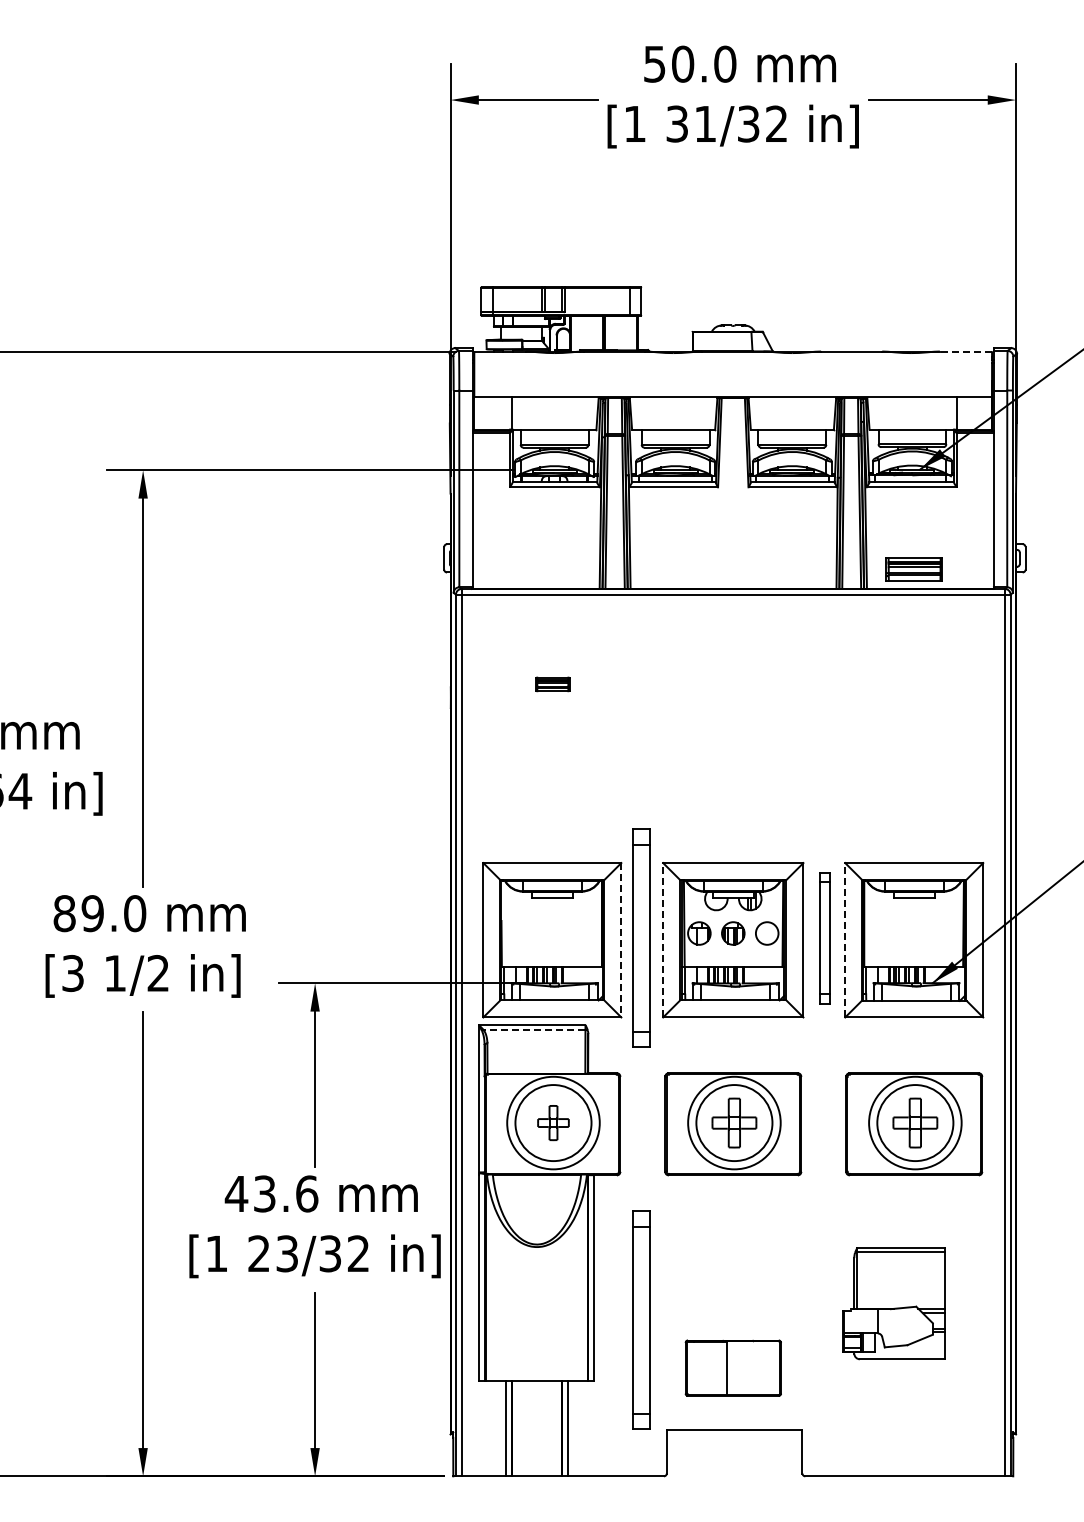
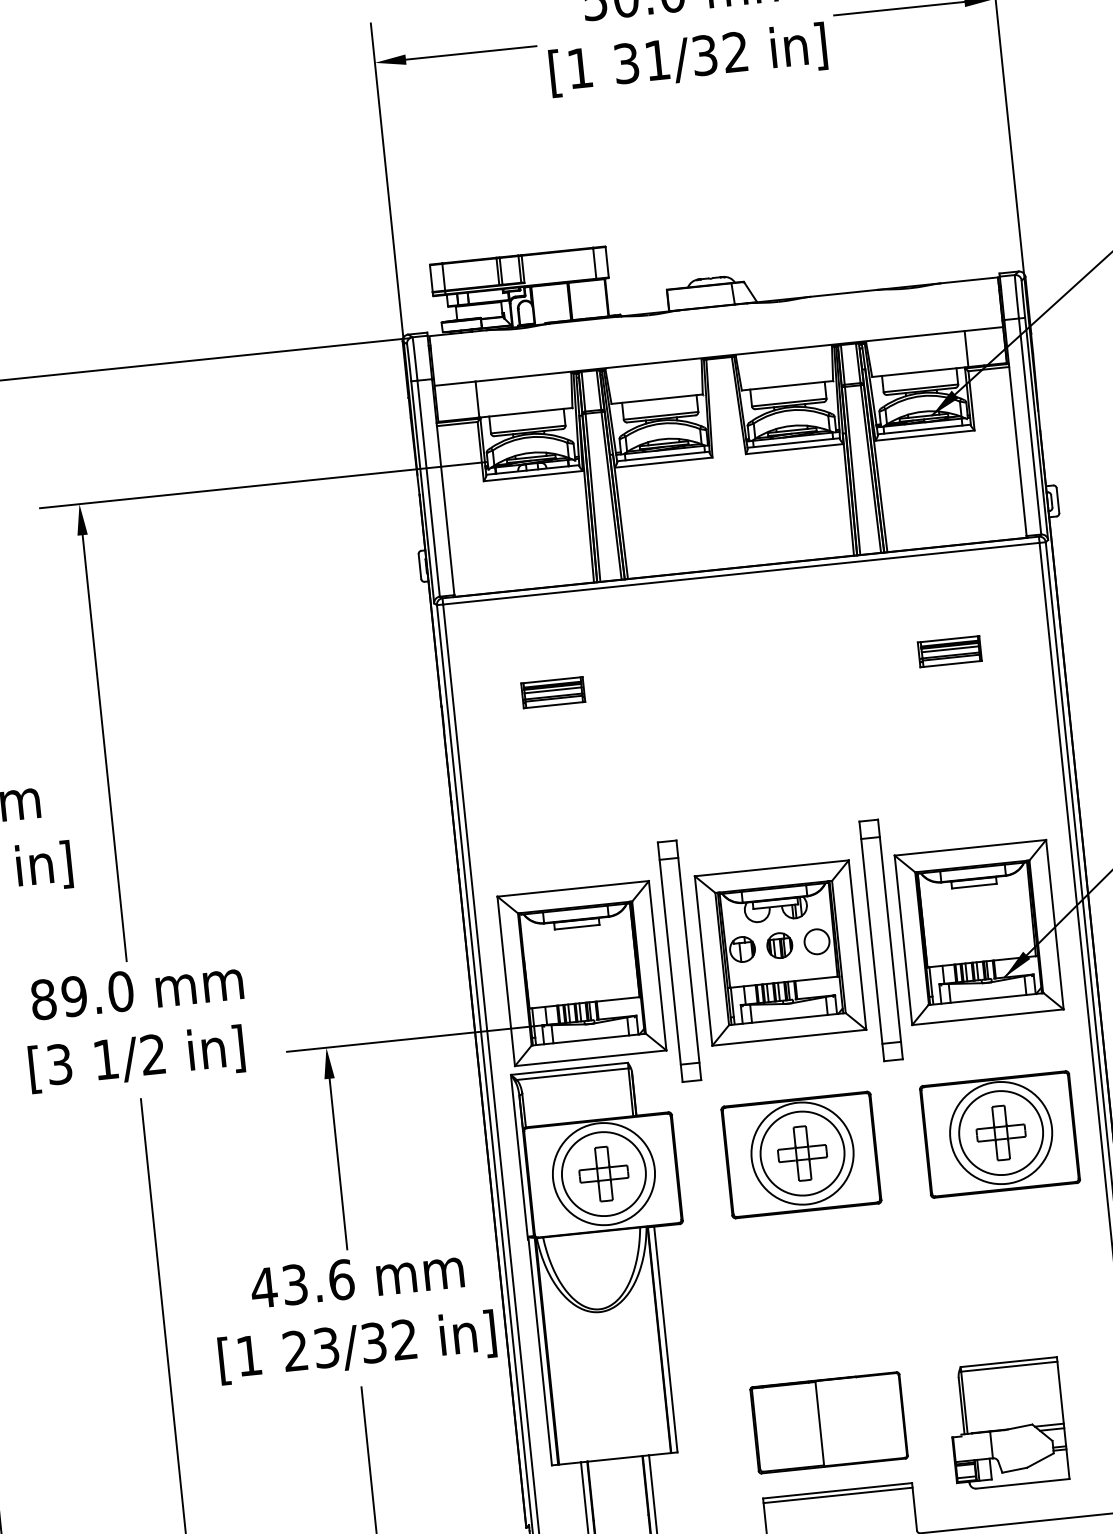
line: (965, 351) -> (968, 280), dashed -> solid
part: (913, 569) -> (949, 651), moved
part: (552, 684) -> (553, 692), size x1.67
part: (825, 937) -> (881, 939), size x1.67
line: (663, 939) -> (703, 960), dashed -> solid
line: (845, 939) -> (903, 939), dashed -> solid
line: (621, 940) -> (657, 965), dashed -> solid
line: (534, 1030) -> (572, 1074), dashed -> solid
part: (553, 1122) -> (603, 1173), size x1.43
part: (893, 1303) -> (1006, 1423), moved
part: (641, 1319) -> (722, 1379), removed
part: (733, 1367) -> (829, 1421), size x1.43
line: (734, 1434) -> (837, 1495), added

